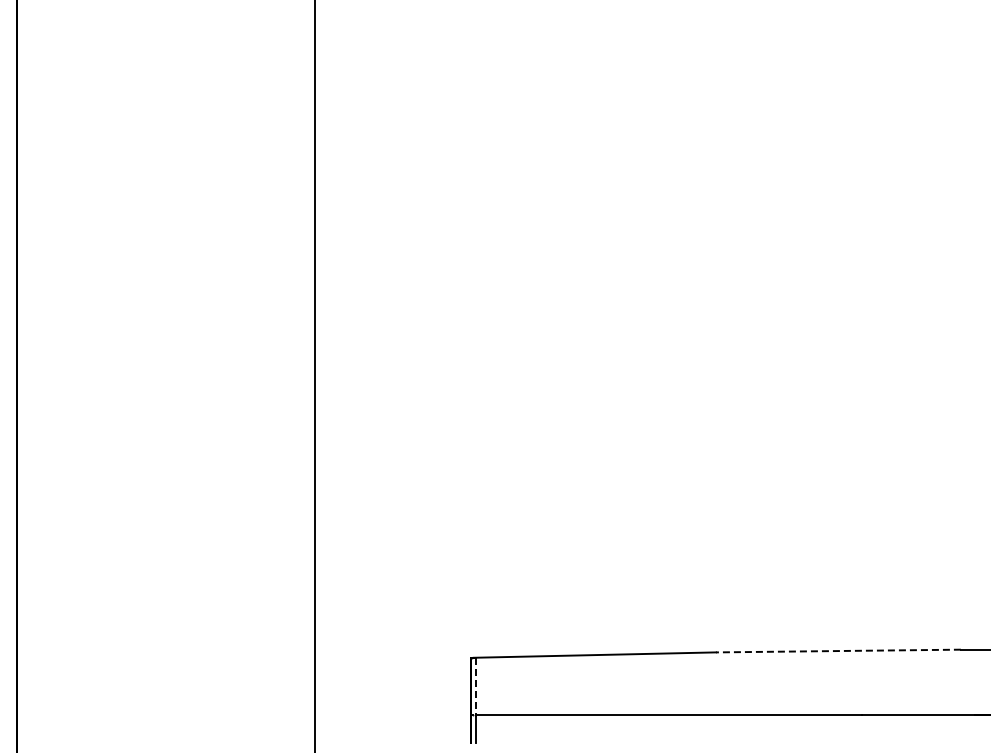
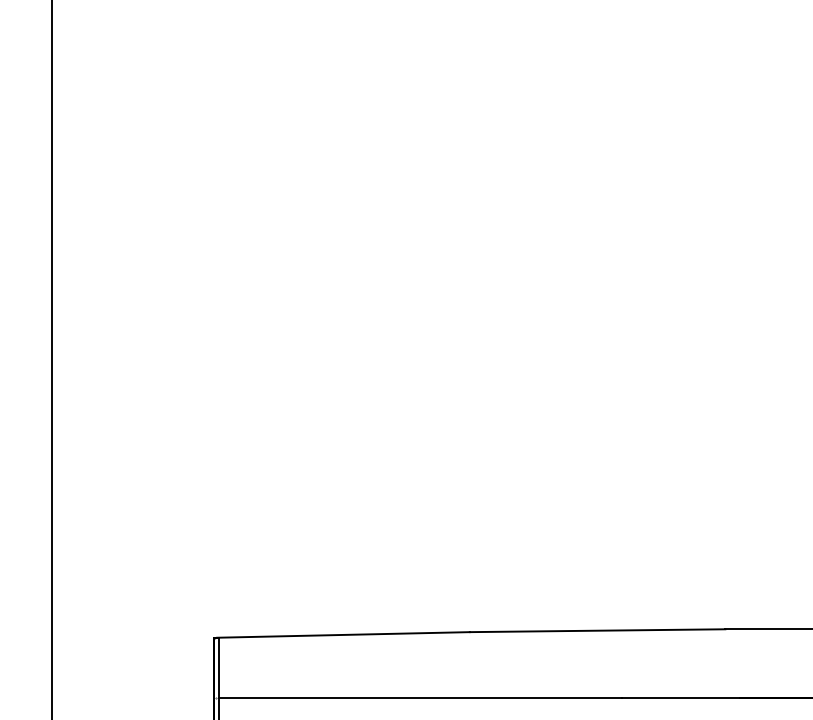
line: (837, 651) -> (596, 631), dashed -> solid
line: (475, 686) -> (219, 667), dashed -> solid

